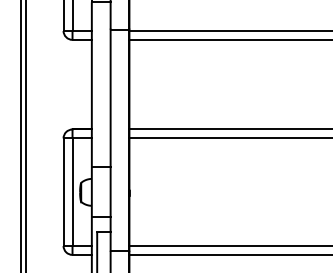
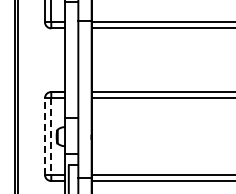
line: (62, 192) -> (44, 136), solid -> dashed
line: (72, 193) -> (51, 137), solid -> dashed

